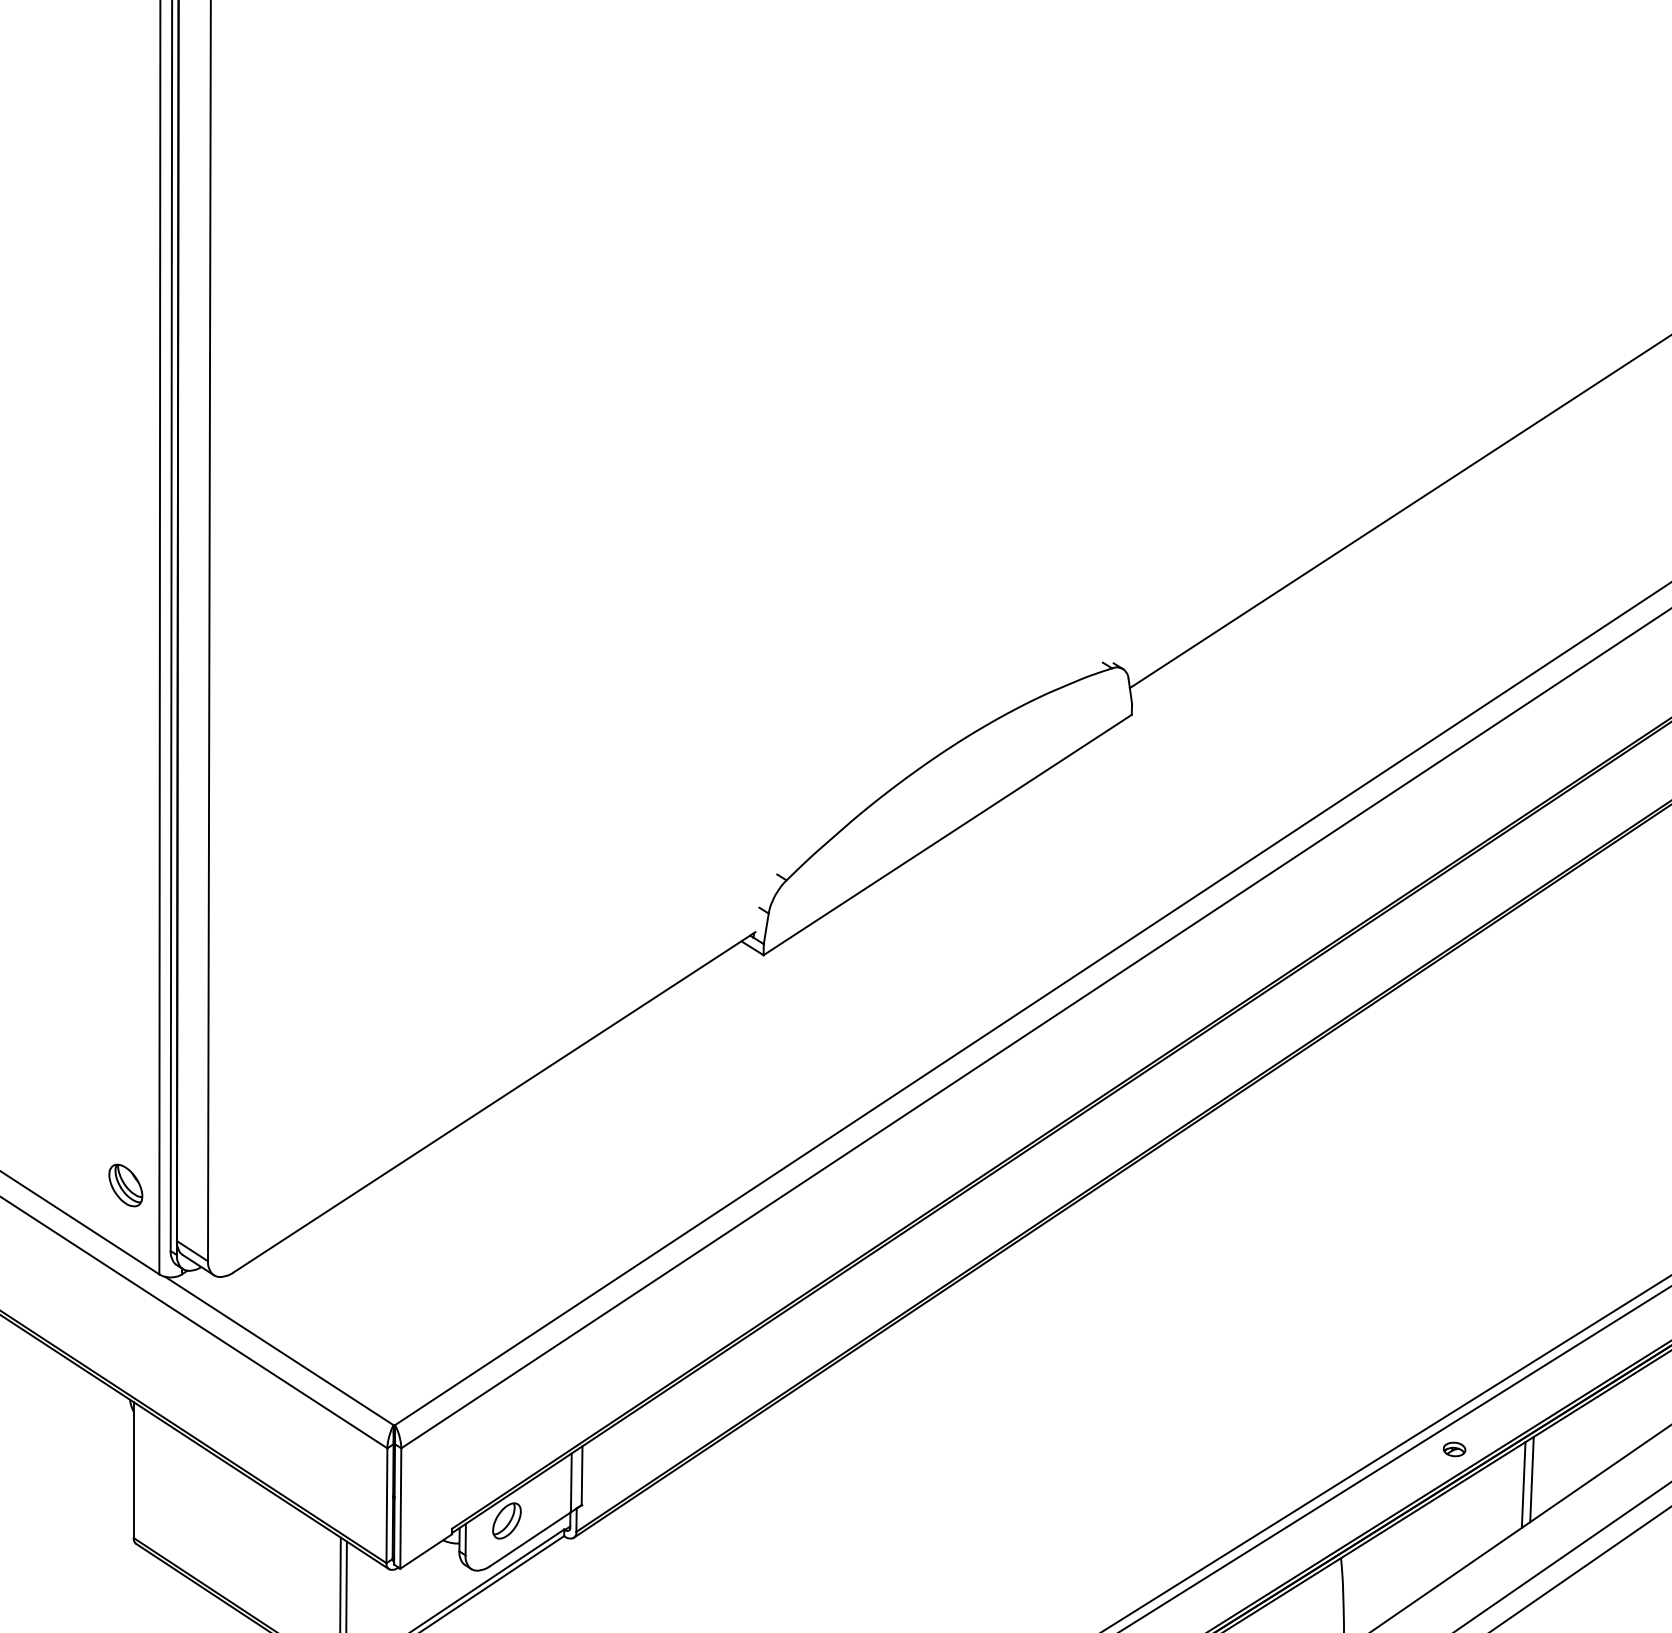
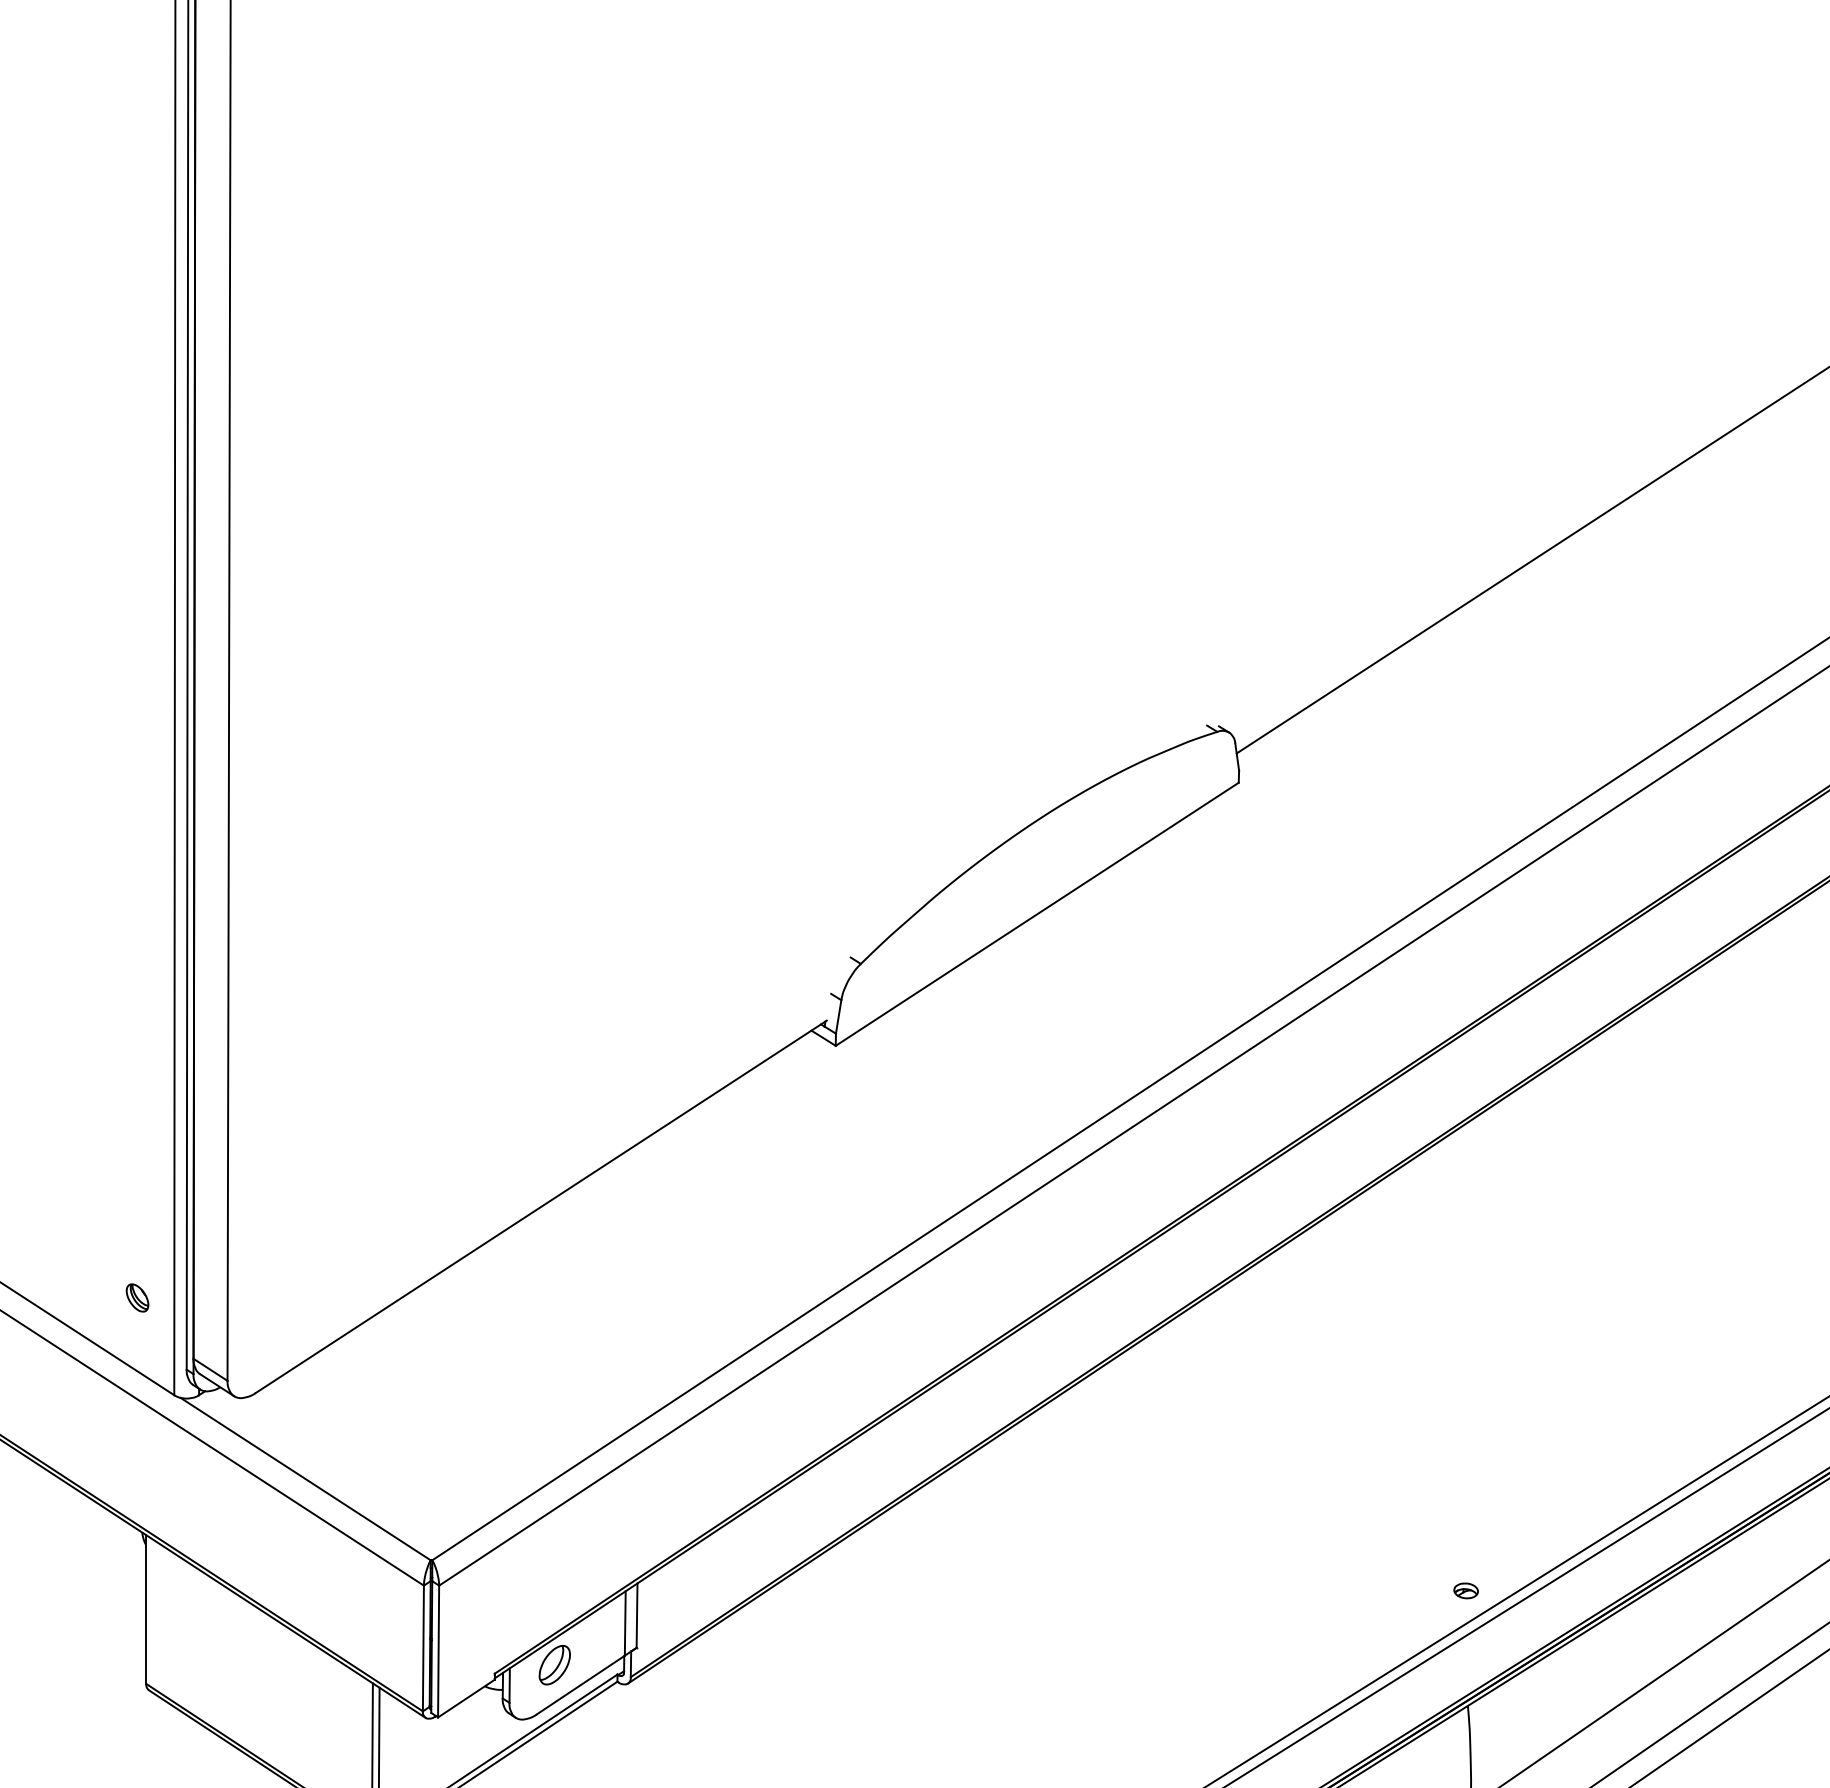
part: (125, 1185) -> (137, 1297), size x0.6
part: (1453, 1449) -> (1465, 1590), moved
line: (1531, 1479) -> (1676, 1619), removed
line: (1523, 1484) -> (1667, 1625), removed

